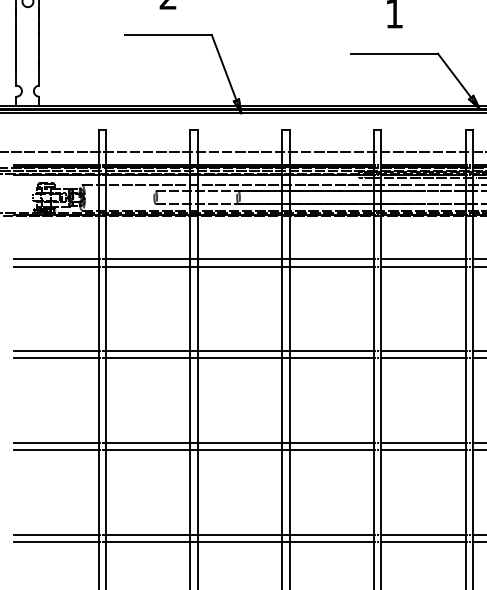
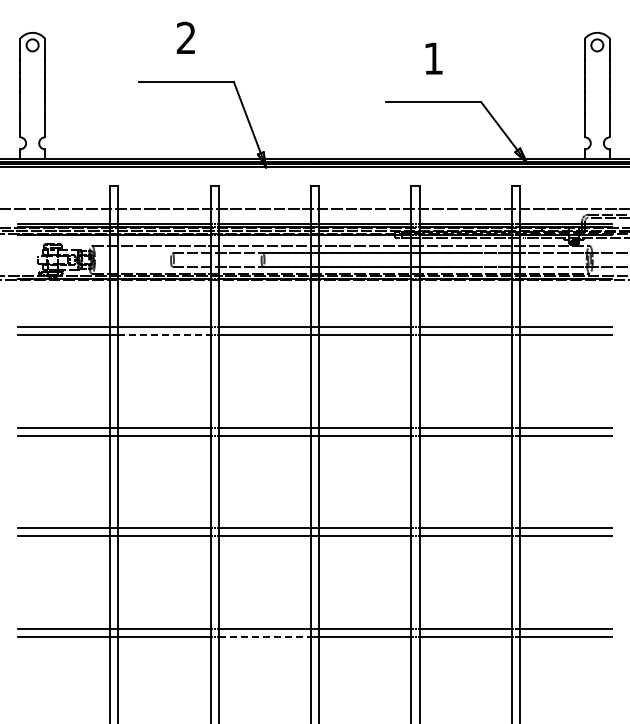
line: (148, 266) -> (164, 335), solid -> dashed
line: (240, 541) -> (265, 636), solid -> dashed

